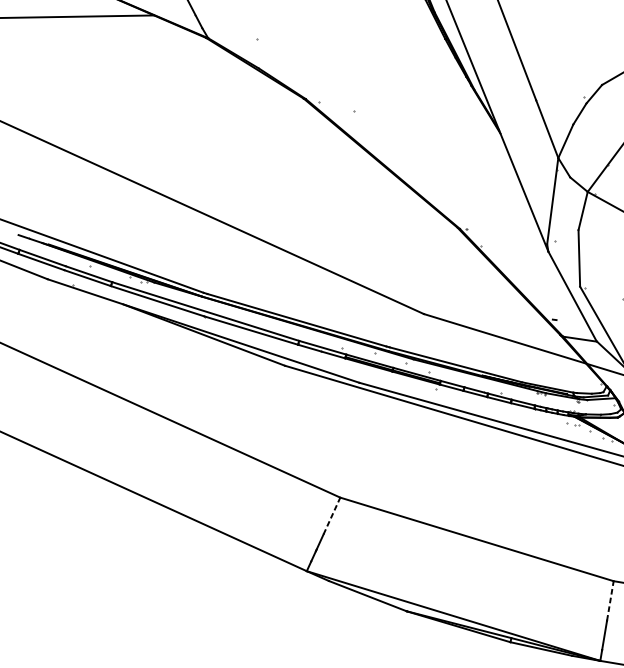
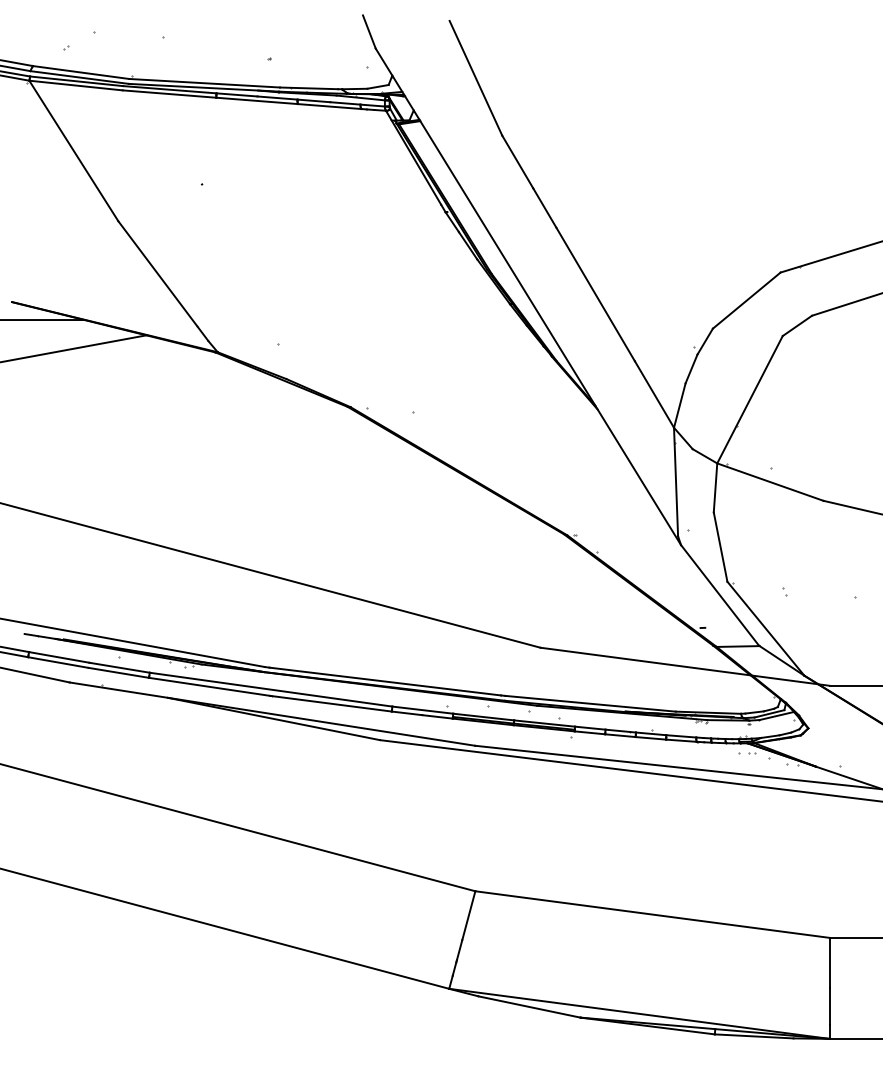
line: (331, 515) -> (468, 915), dashed -> solid
line: (610, 600) -> (829, 962), dashed -> solid

